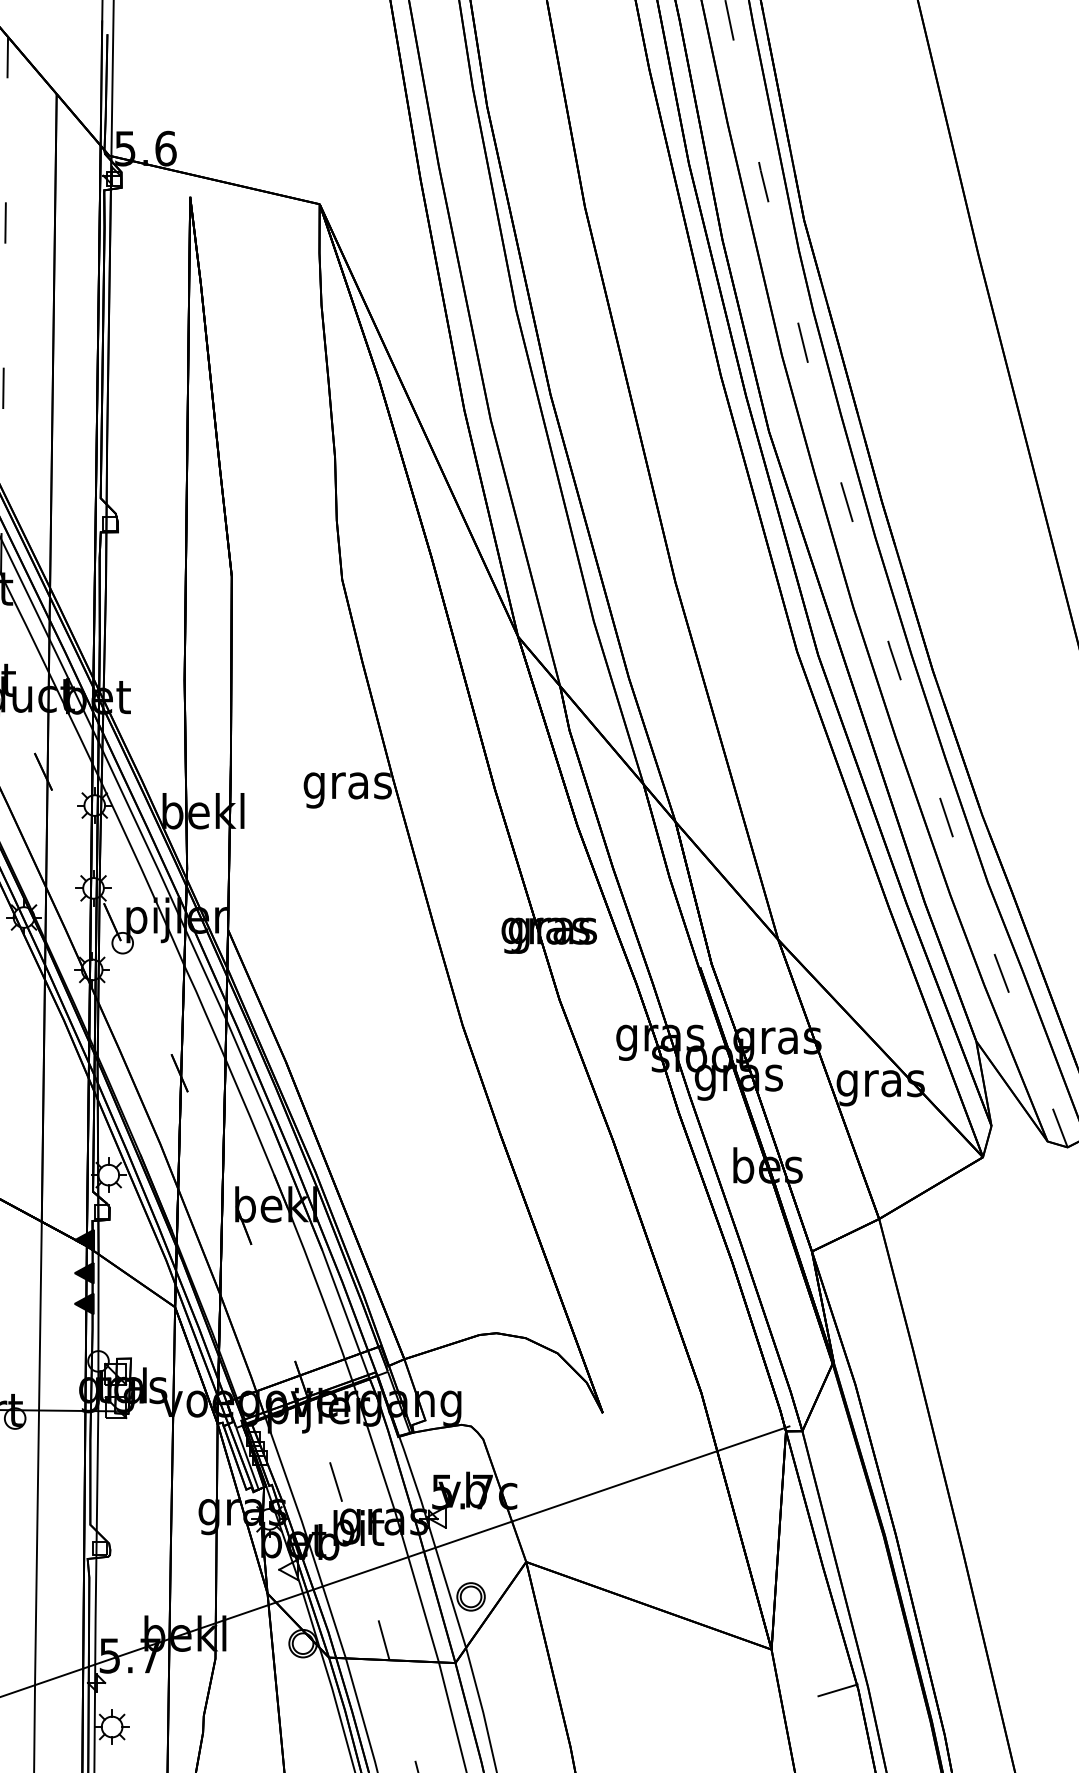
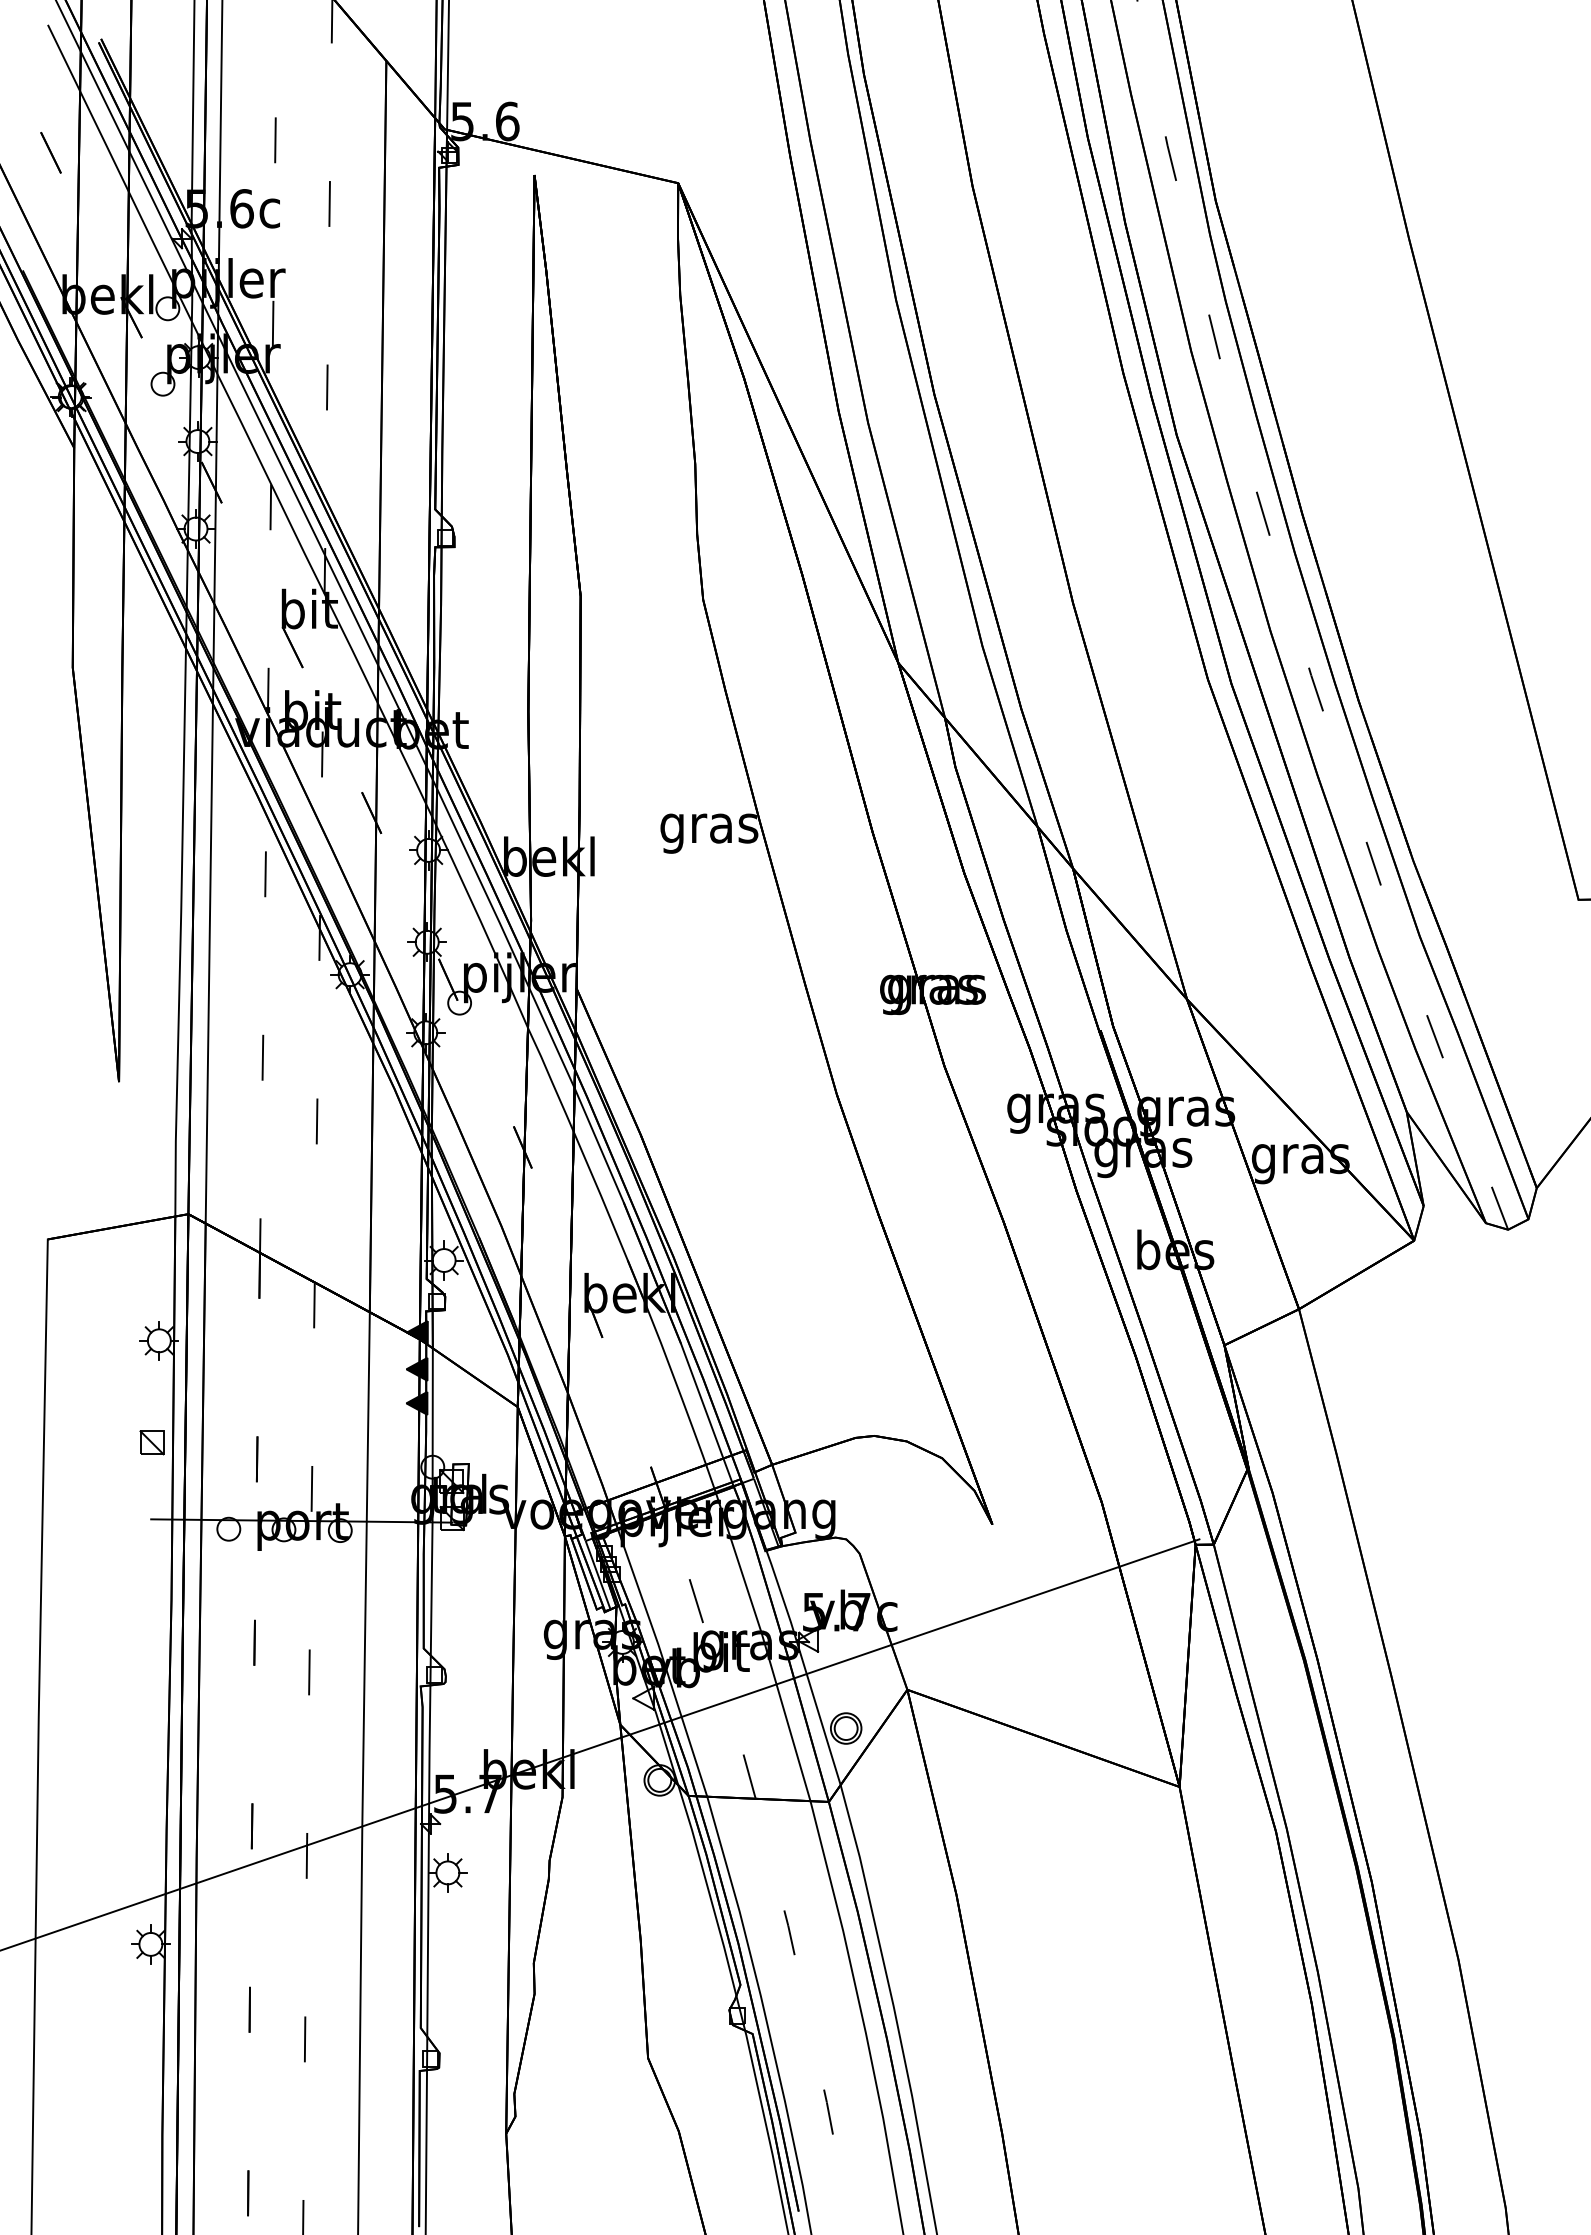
line: (838, 1689) -> (1253, 1831), removed

